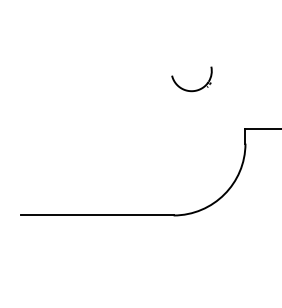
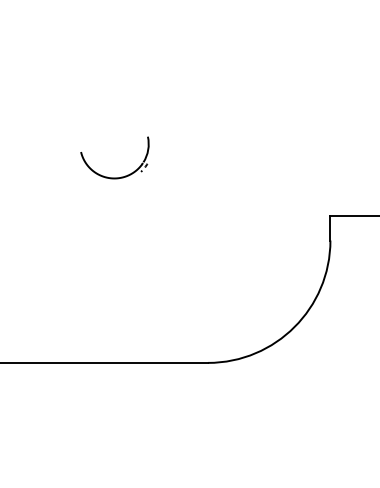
part: (187, 89) -> (107, 175), moved

